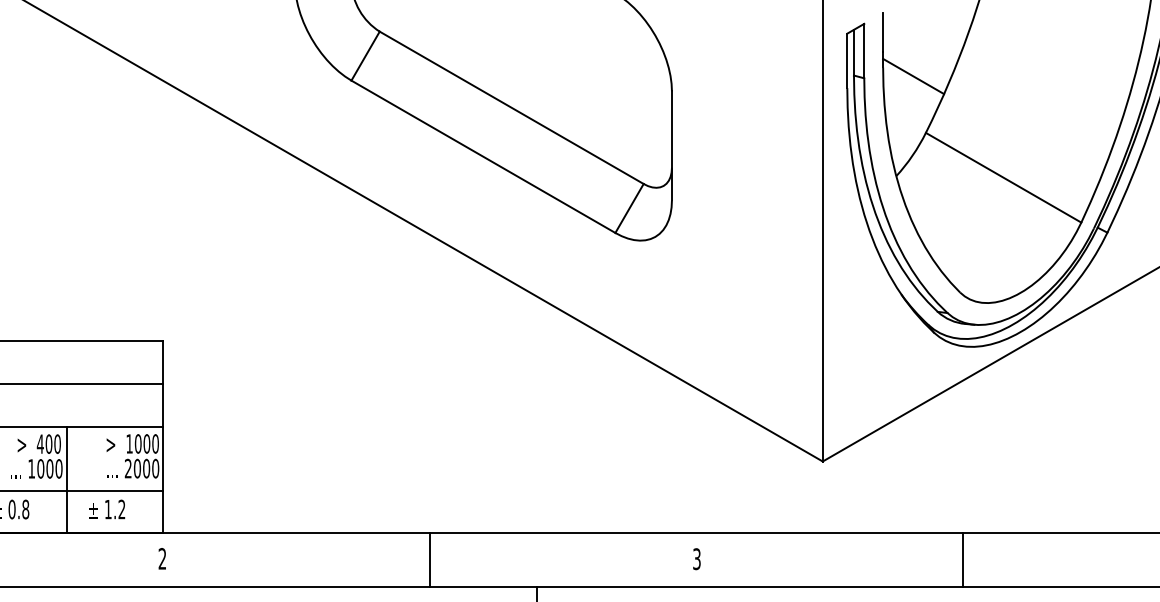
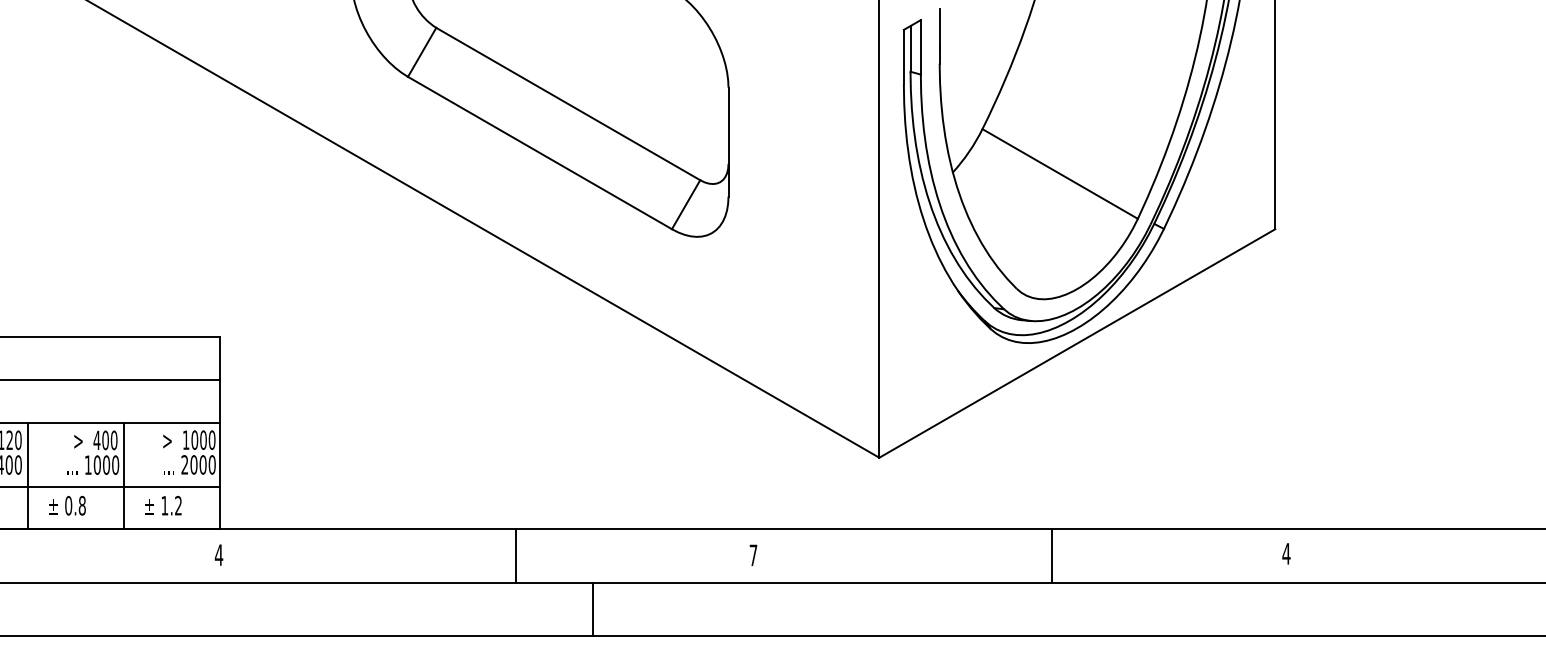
line: (912, 76) -> (969, 72), removed
text: (161, 558) -> (218, 554), 2 -> 4
line: (429, 559) -> (516, 555), moved
text: (696, 559) -> (753, 555), 3 -> 7
line: (962, 559) -> (1051, 555), moved

